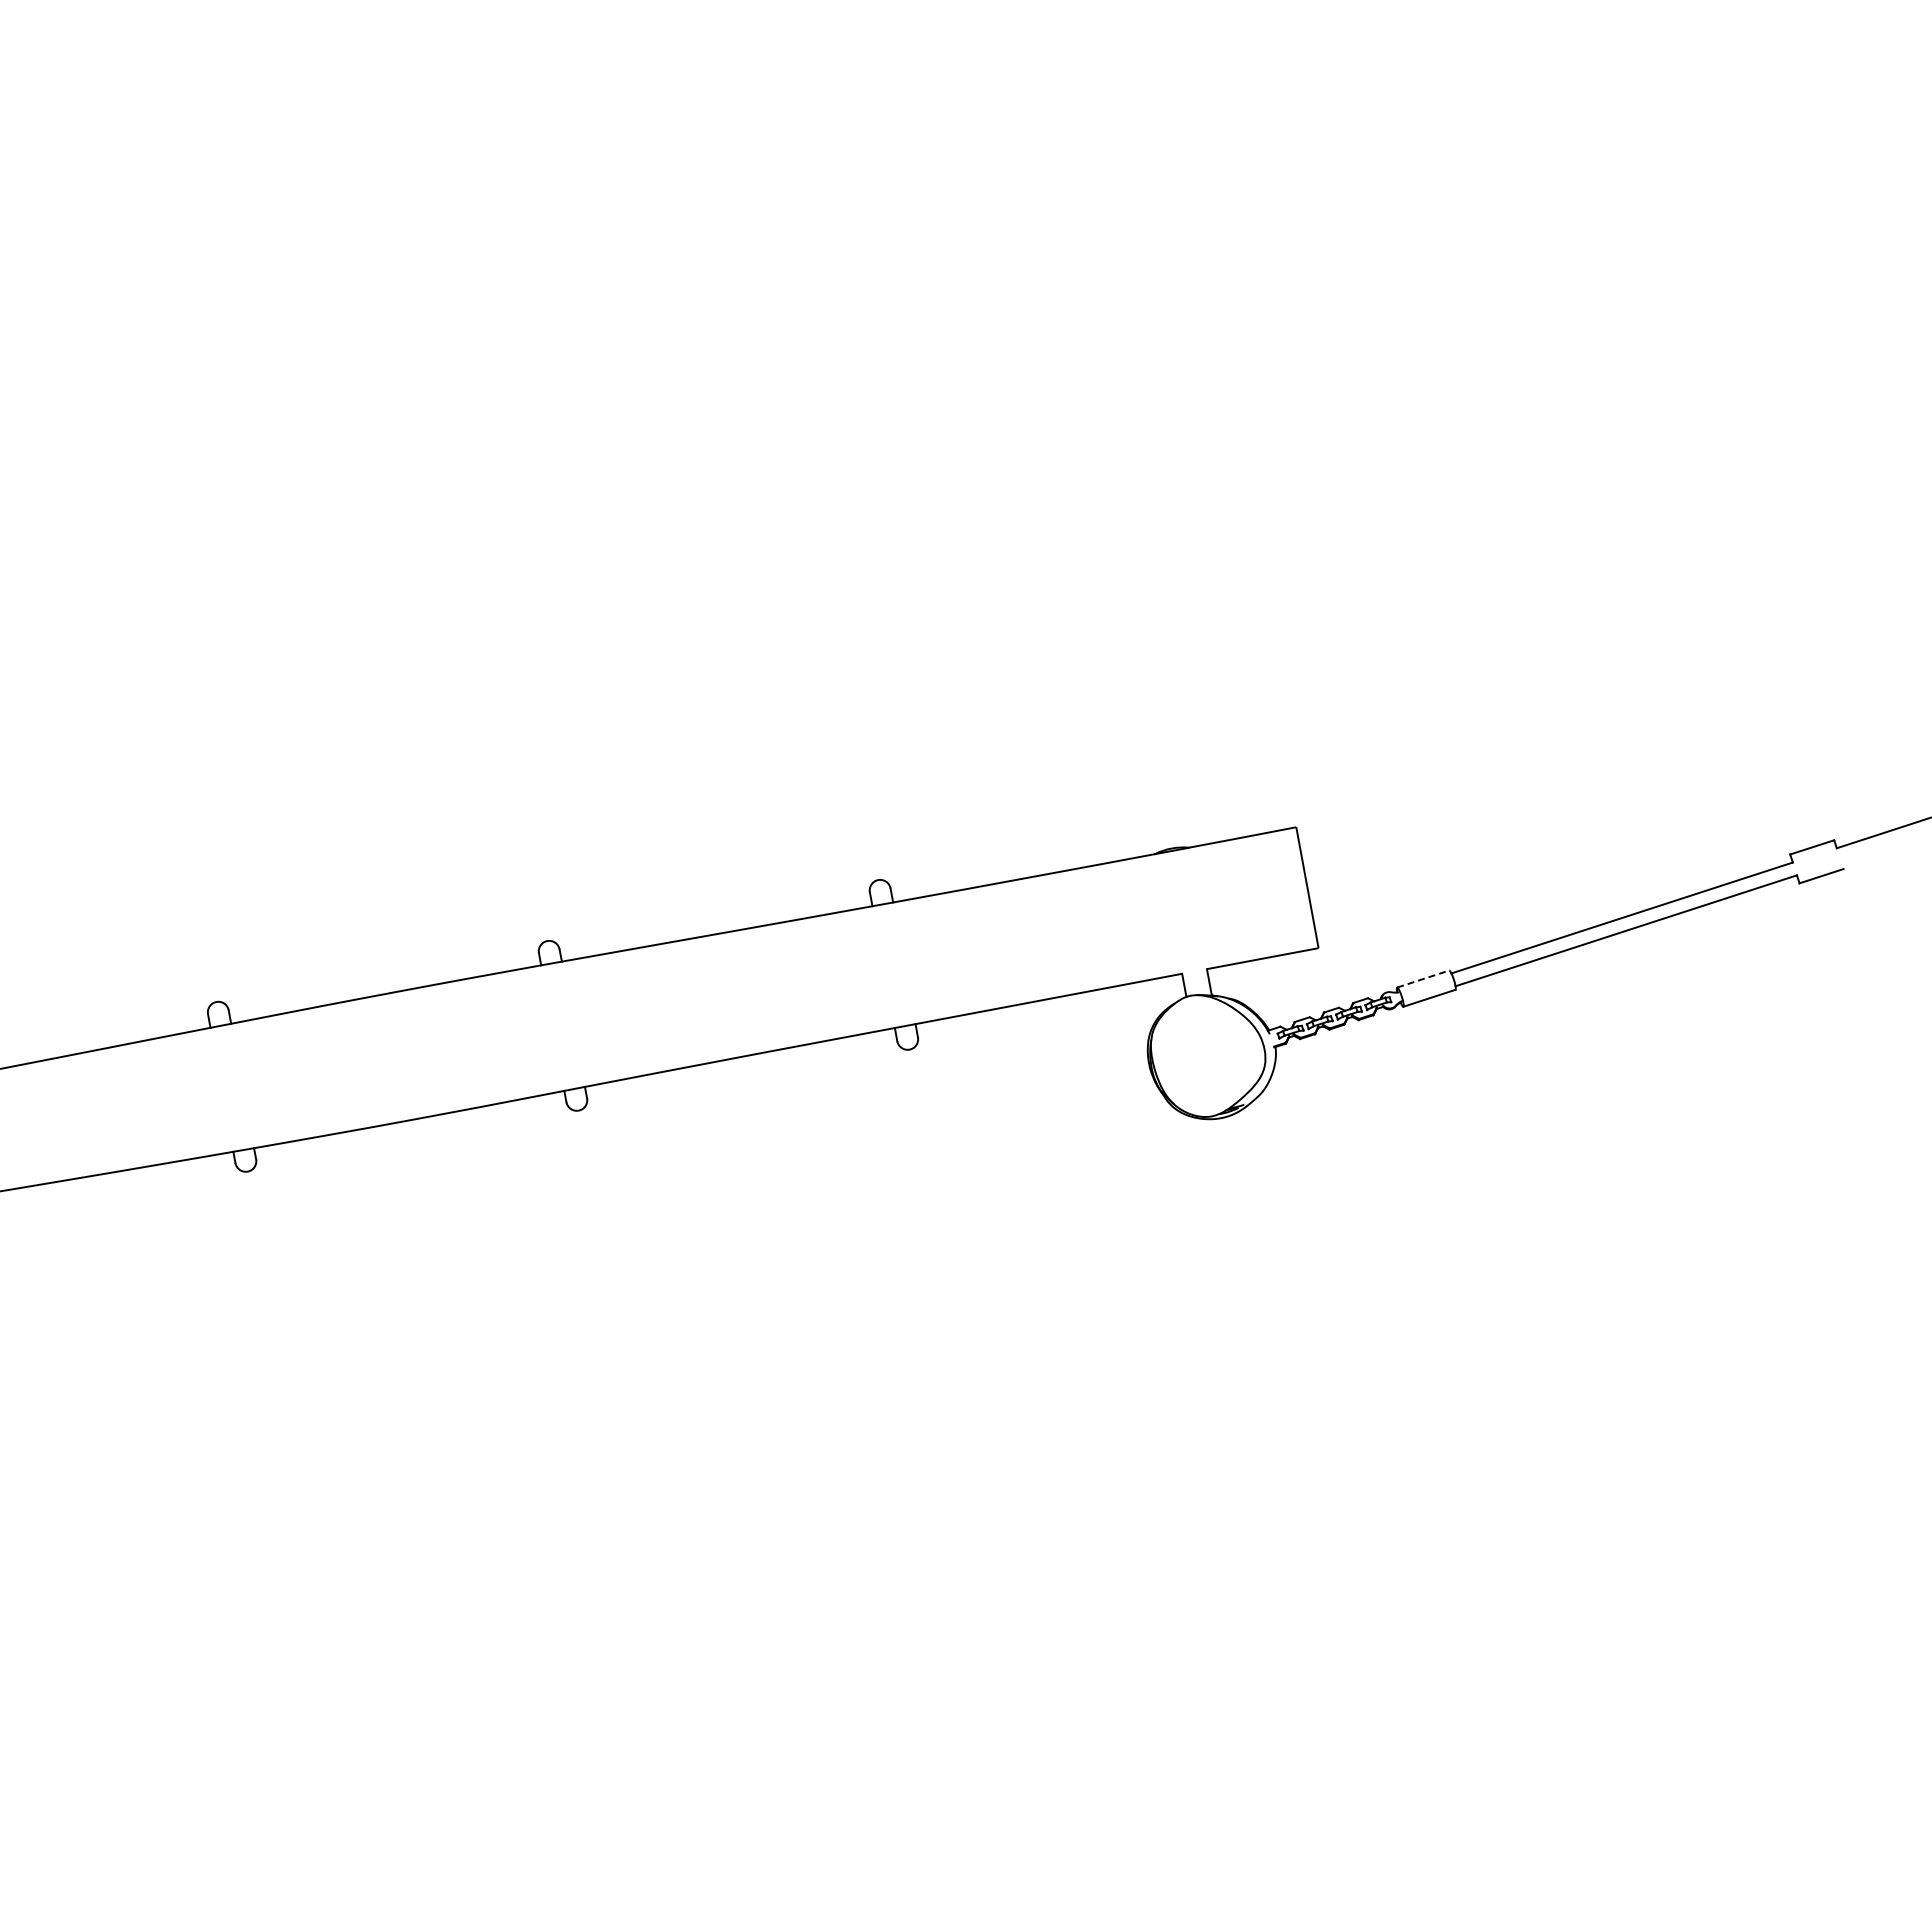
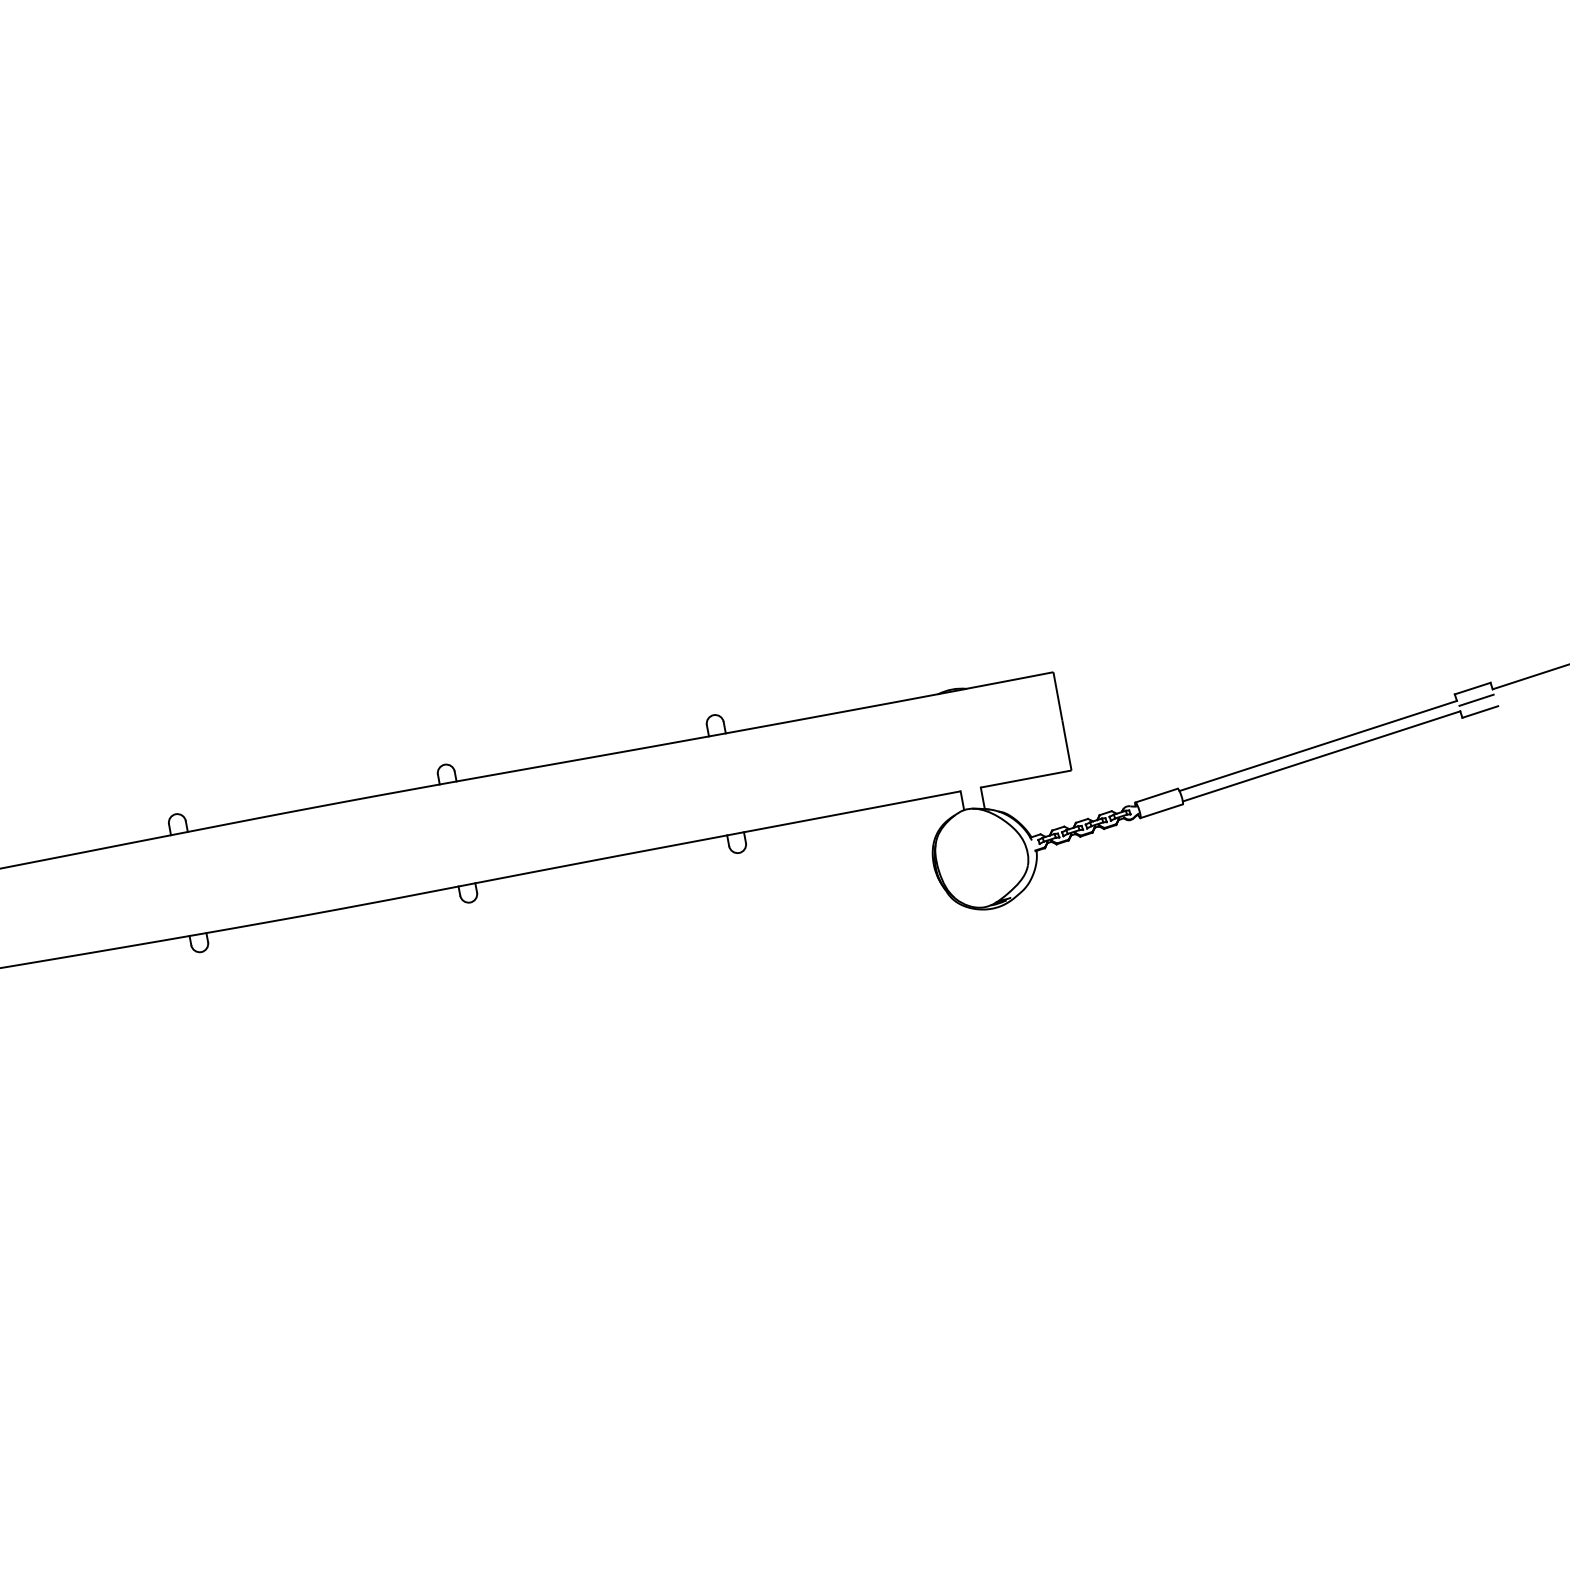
line: (1816, 861) -> (1476, 700), added
line: (1423, 978) -> (1156, 795), dashed -> solid

